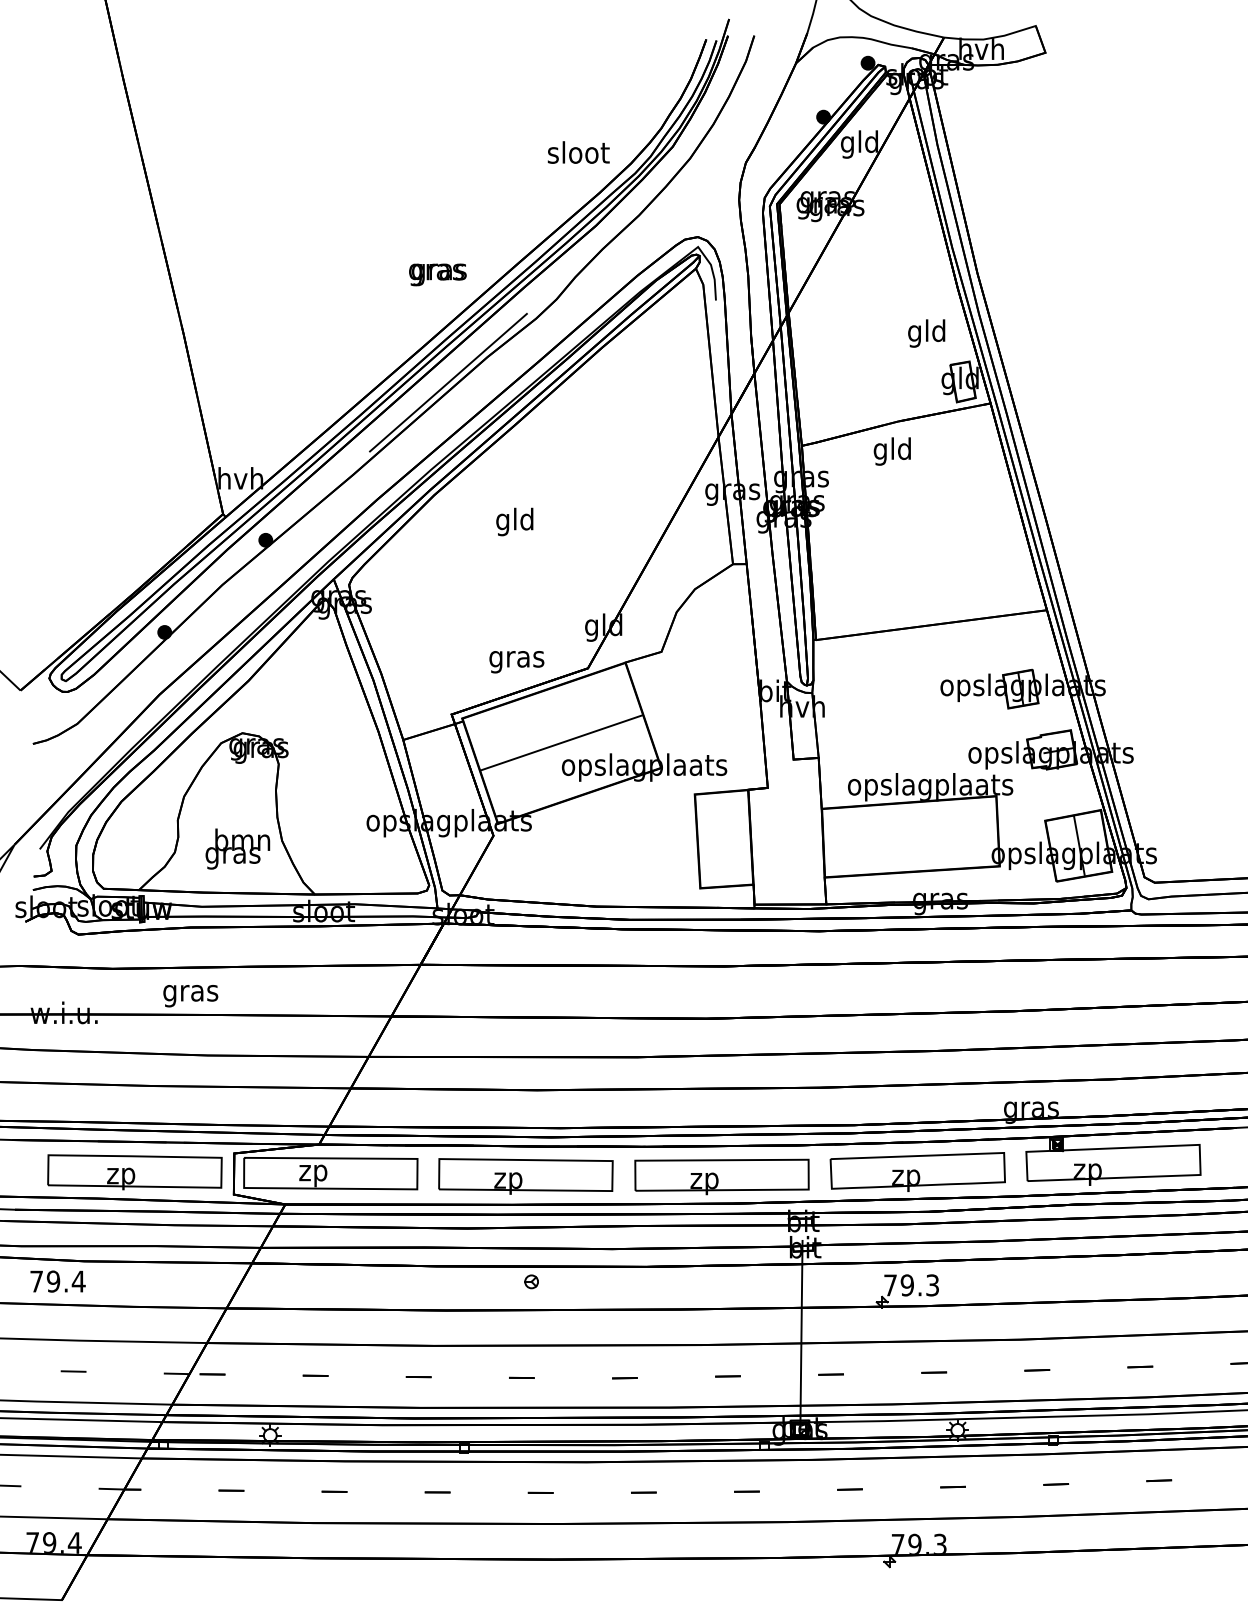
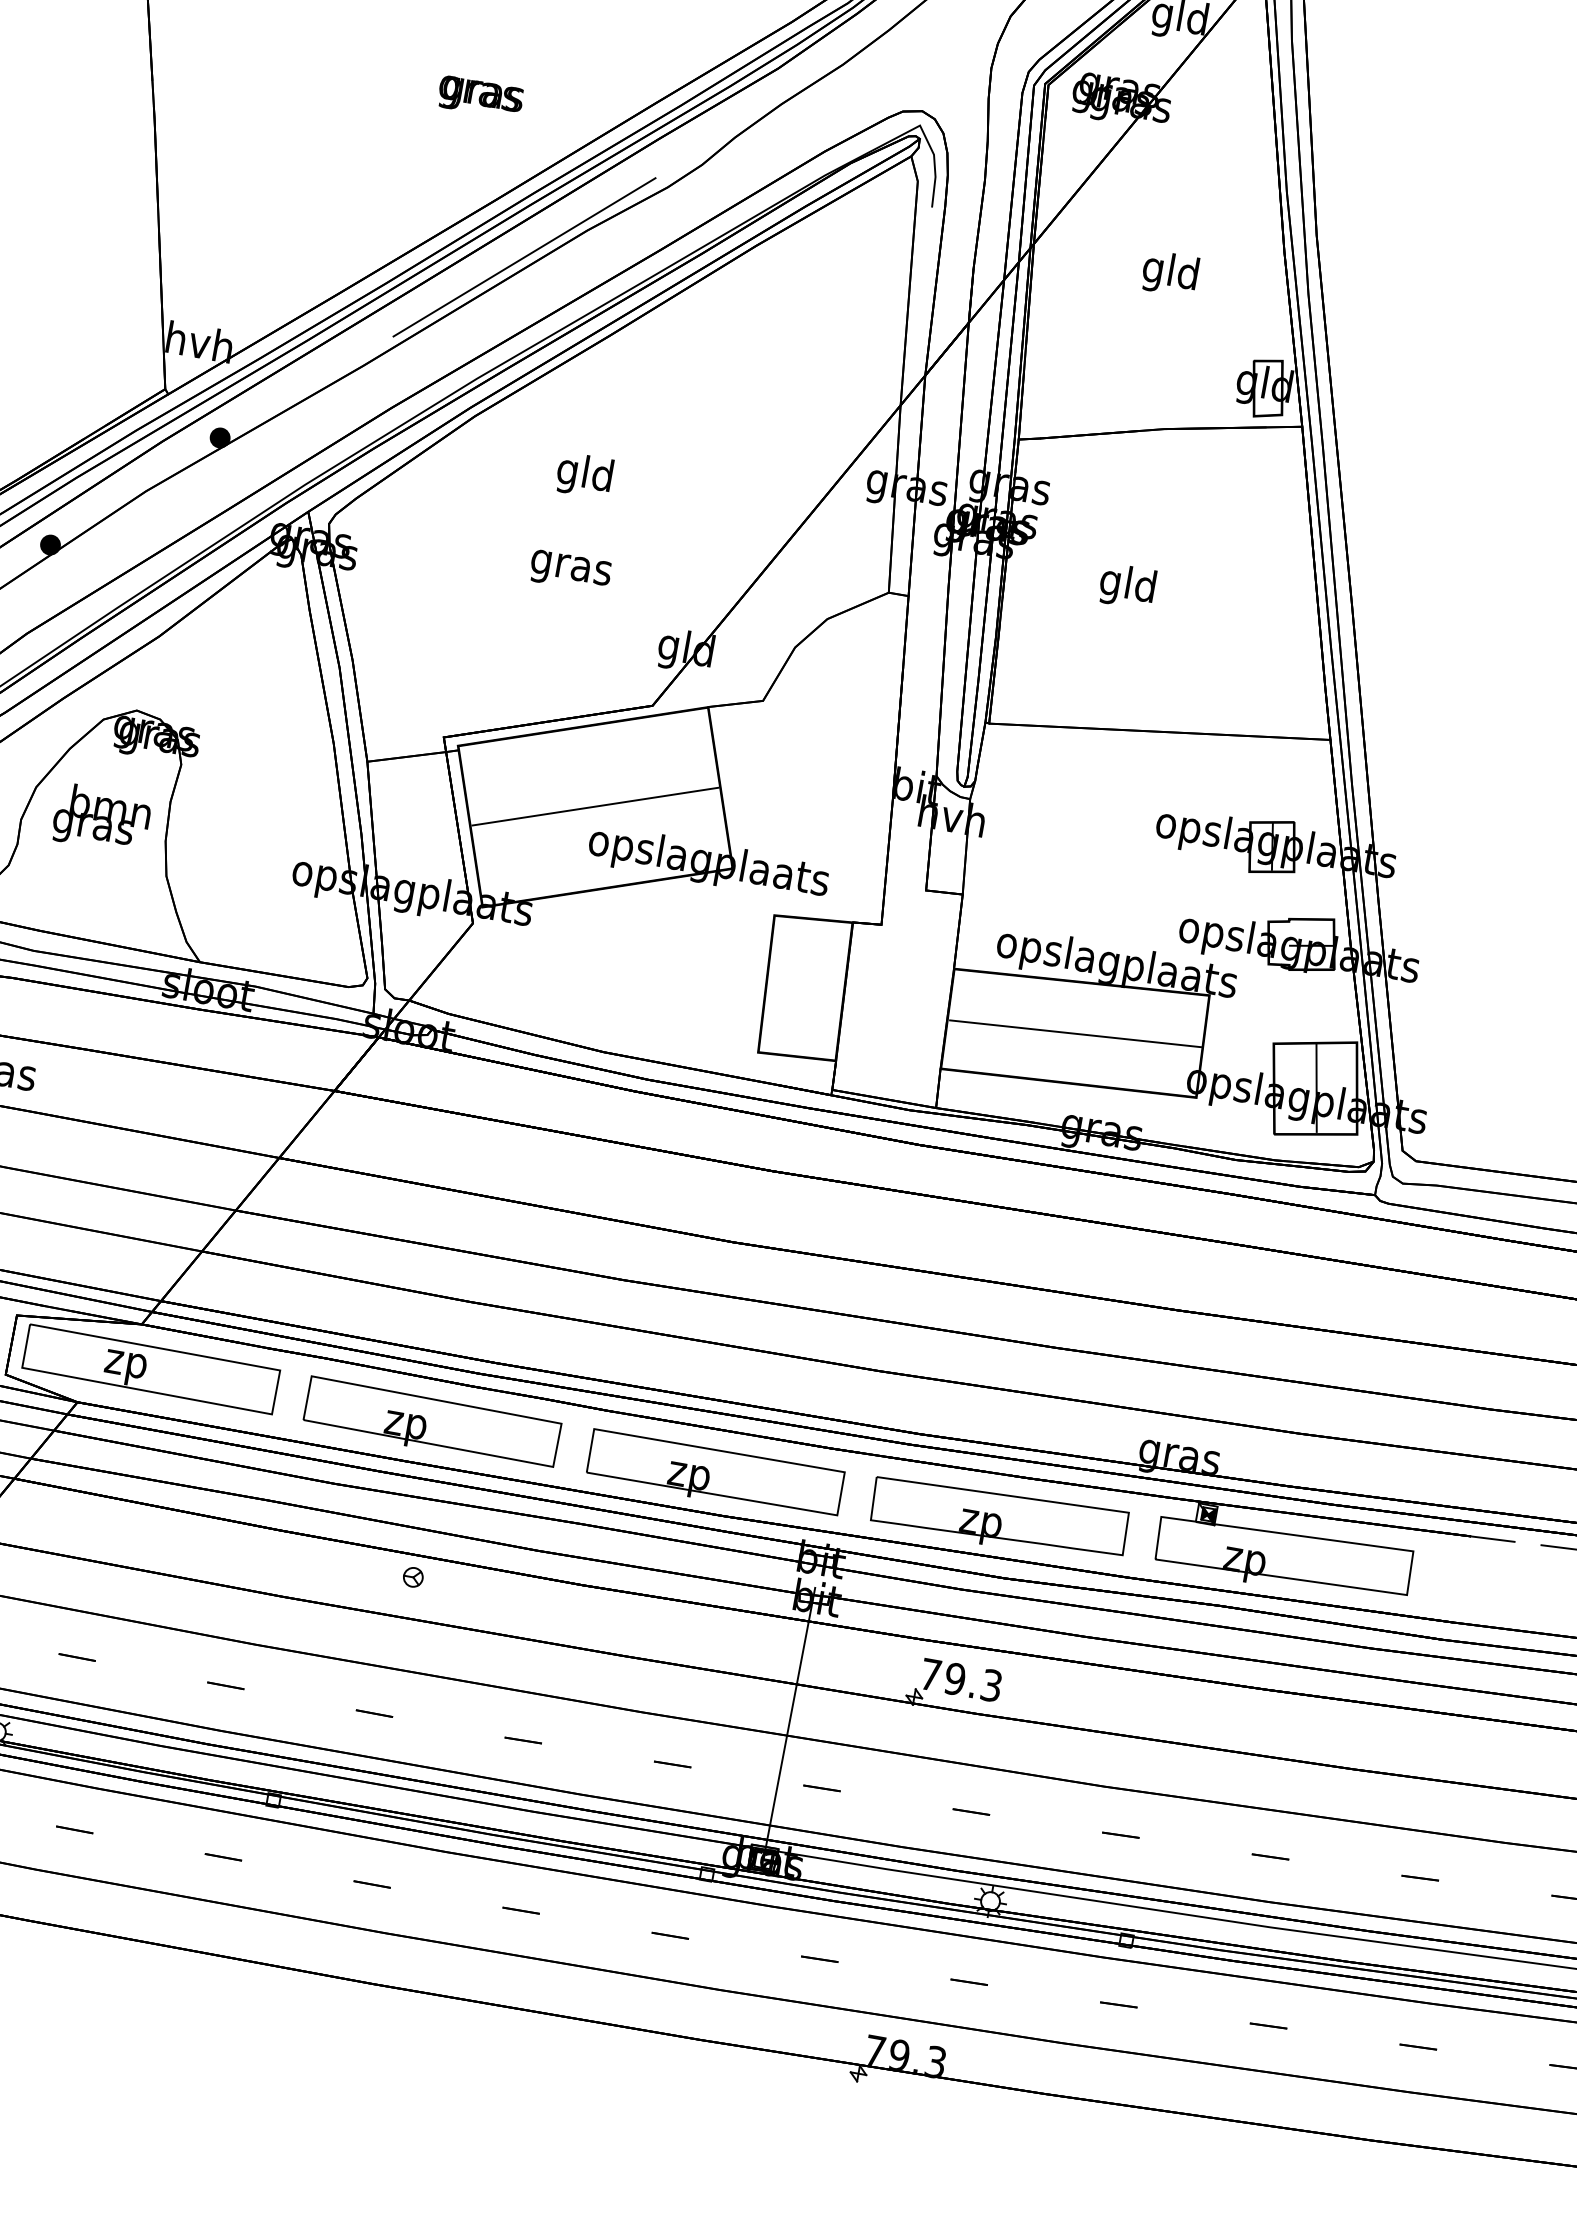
text: (437, 274) -> (480, 97), moved
text: (926, 333) -> (1169, 273), moved
text: (891, 451) -> (1126, 586), moved
text: (516, 662) -> (569, 572), moved
line: (910, 837) -> (1074, 1033), added
text: (237, 848) -> (101, 817), moved

